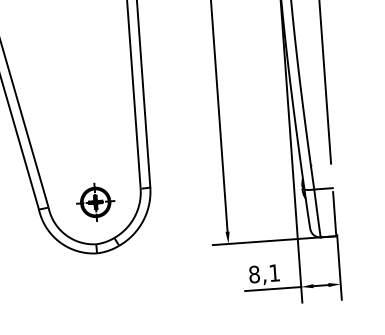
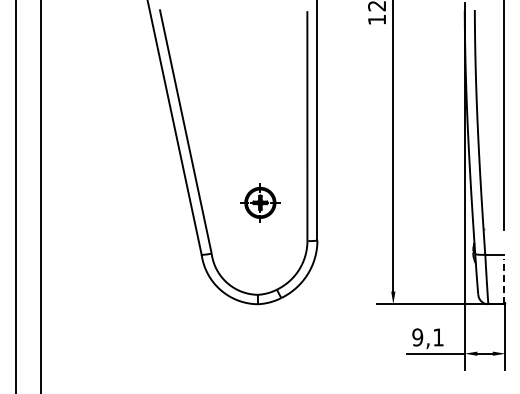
part: (95, 202) -> (260, 202), moved
line: (334, 214) -> (504, 281), solid -> dashed
text: (254, 274) -> (417, 337), 8,1 -> 9,1

